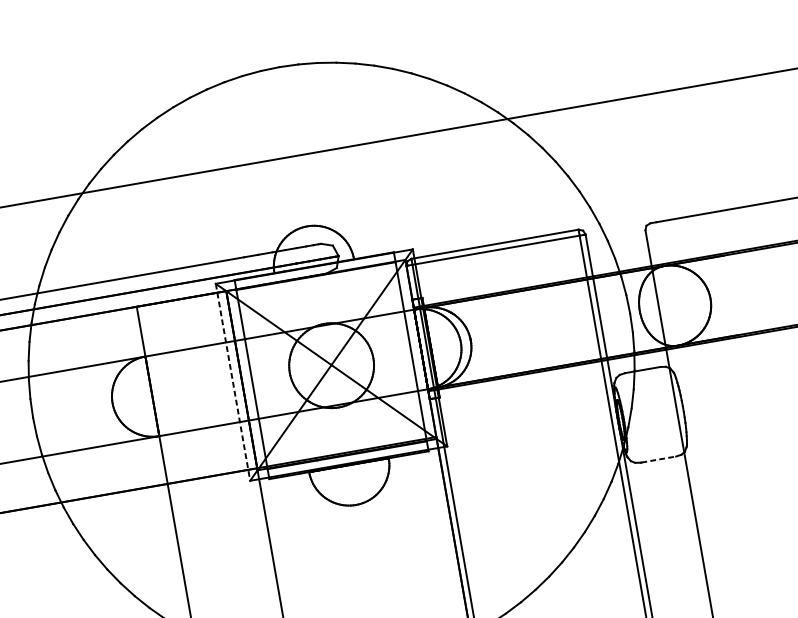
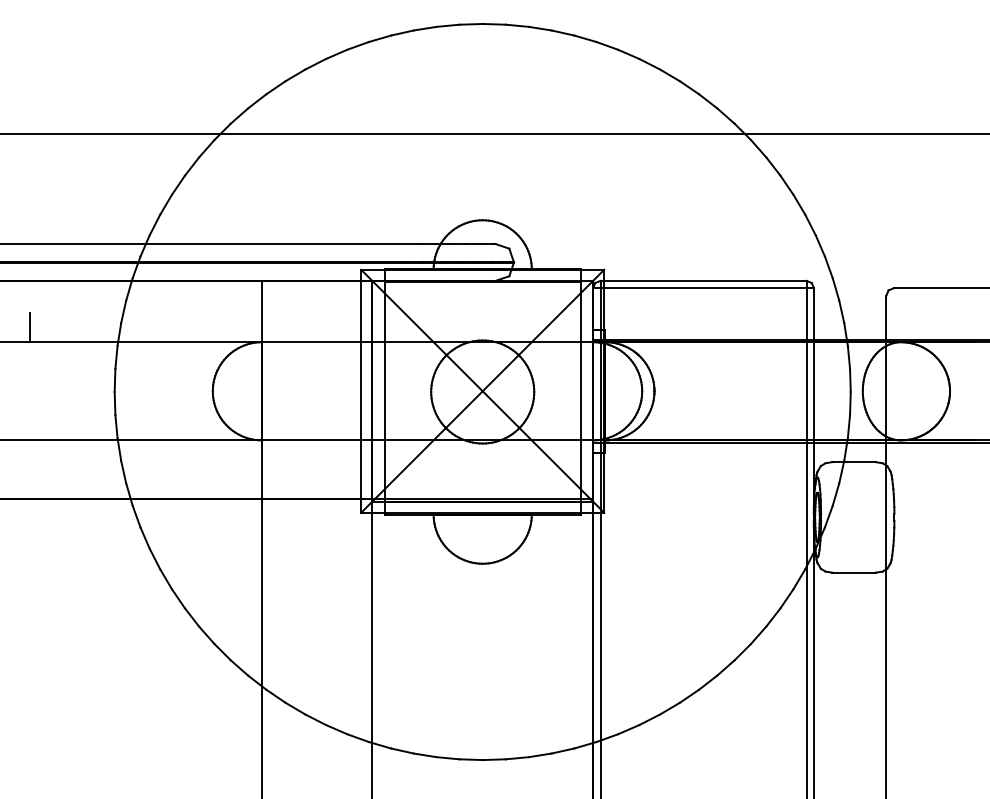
line: (233, 382) -> (361, 391), dashed -> solid
line: (659, 459) -> (855, 572), dashed -> solid

